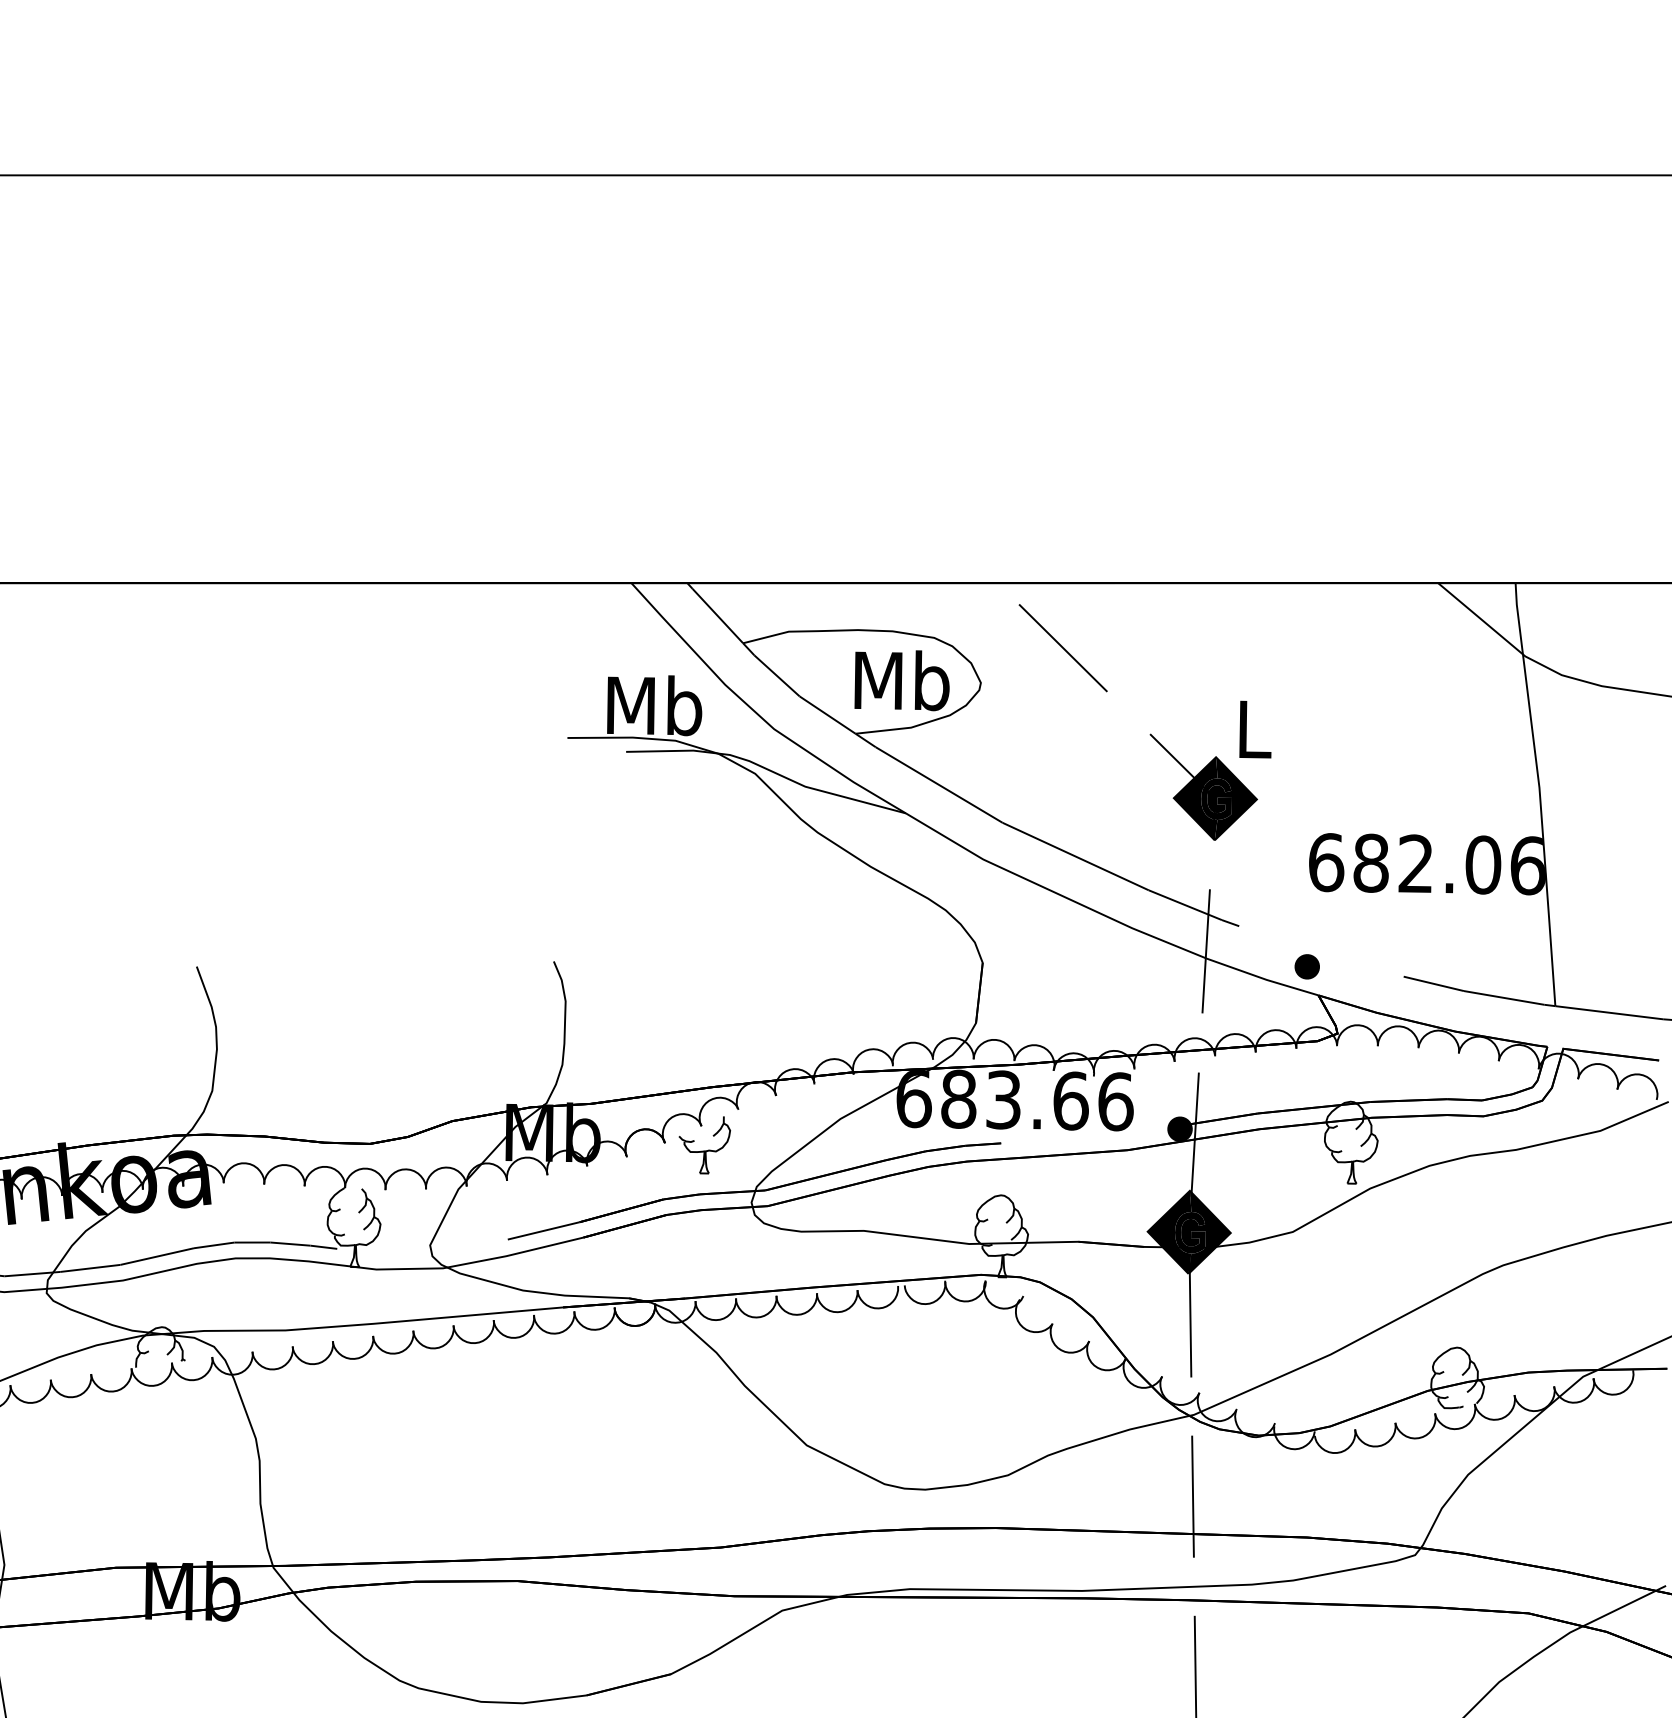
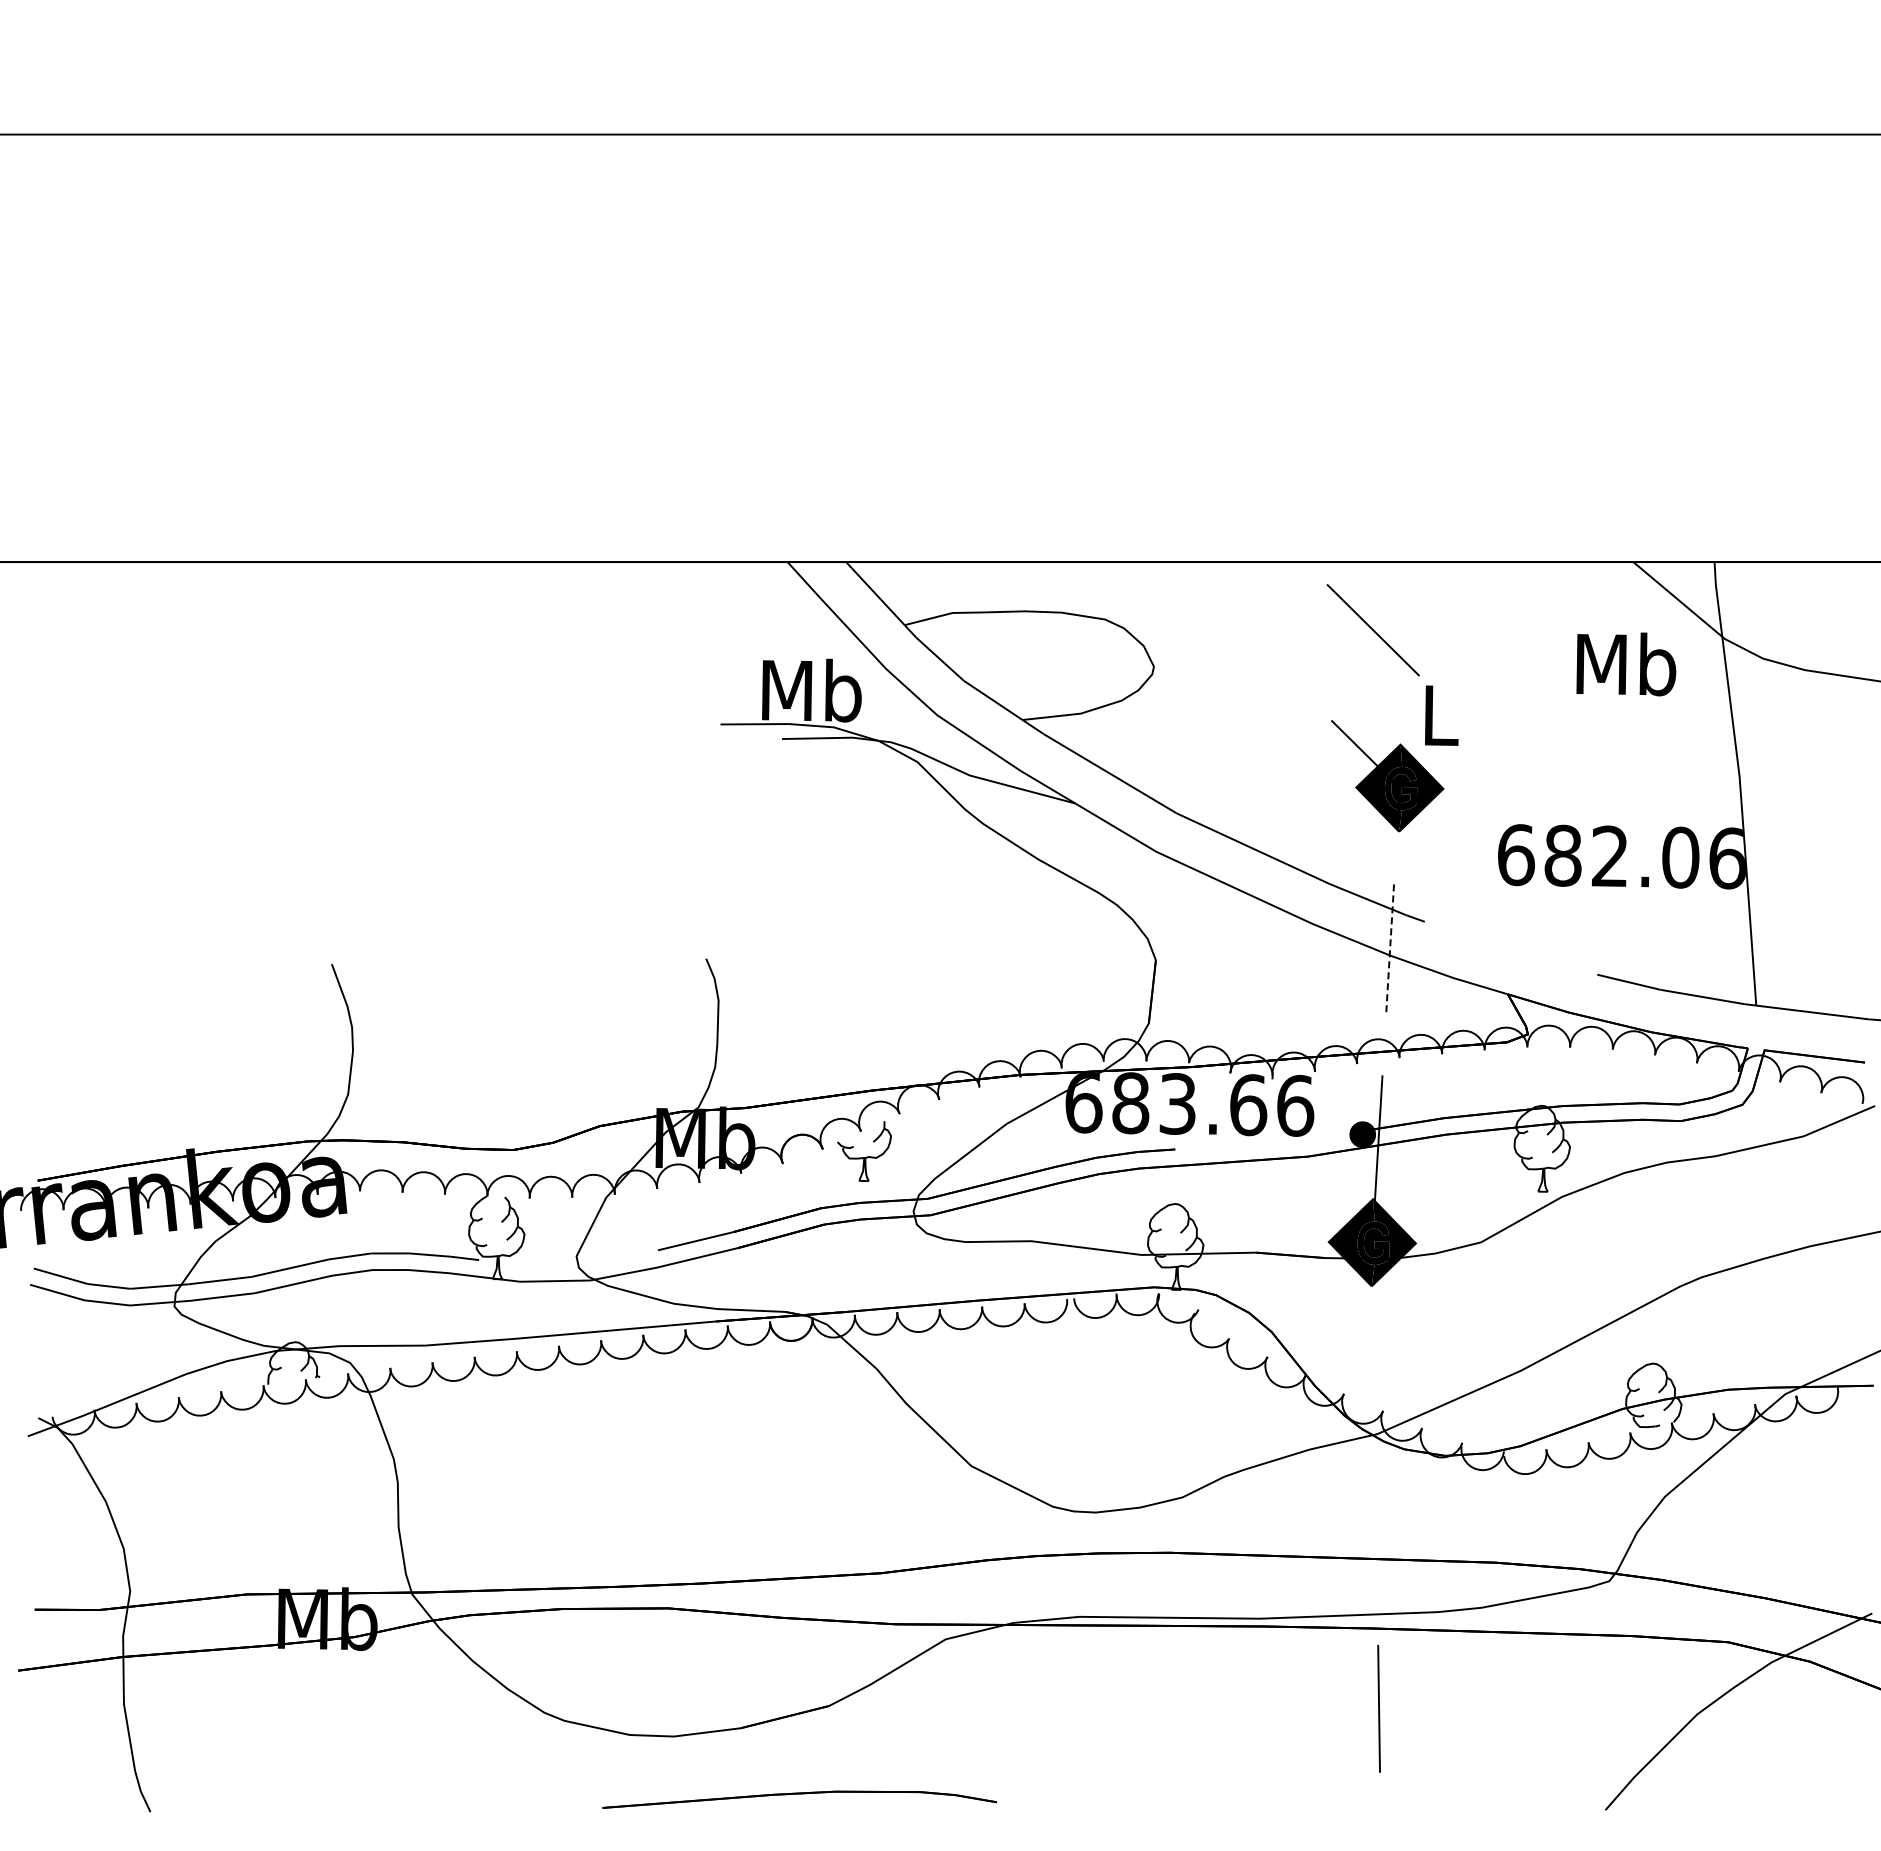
line: (1062, 648) -> (1372, 630), moved
text: (902, 680) -> (1626, 664), moved
line: (1206, 950) -> (1390, 947), solid -> dashed
part: (1306, 966) -> (1495, 964), removed
line: (1190, 1316) -> (1373, 1330), removed
line: (1193, 1496) -> (1376, 1519), removed

